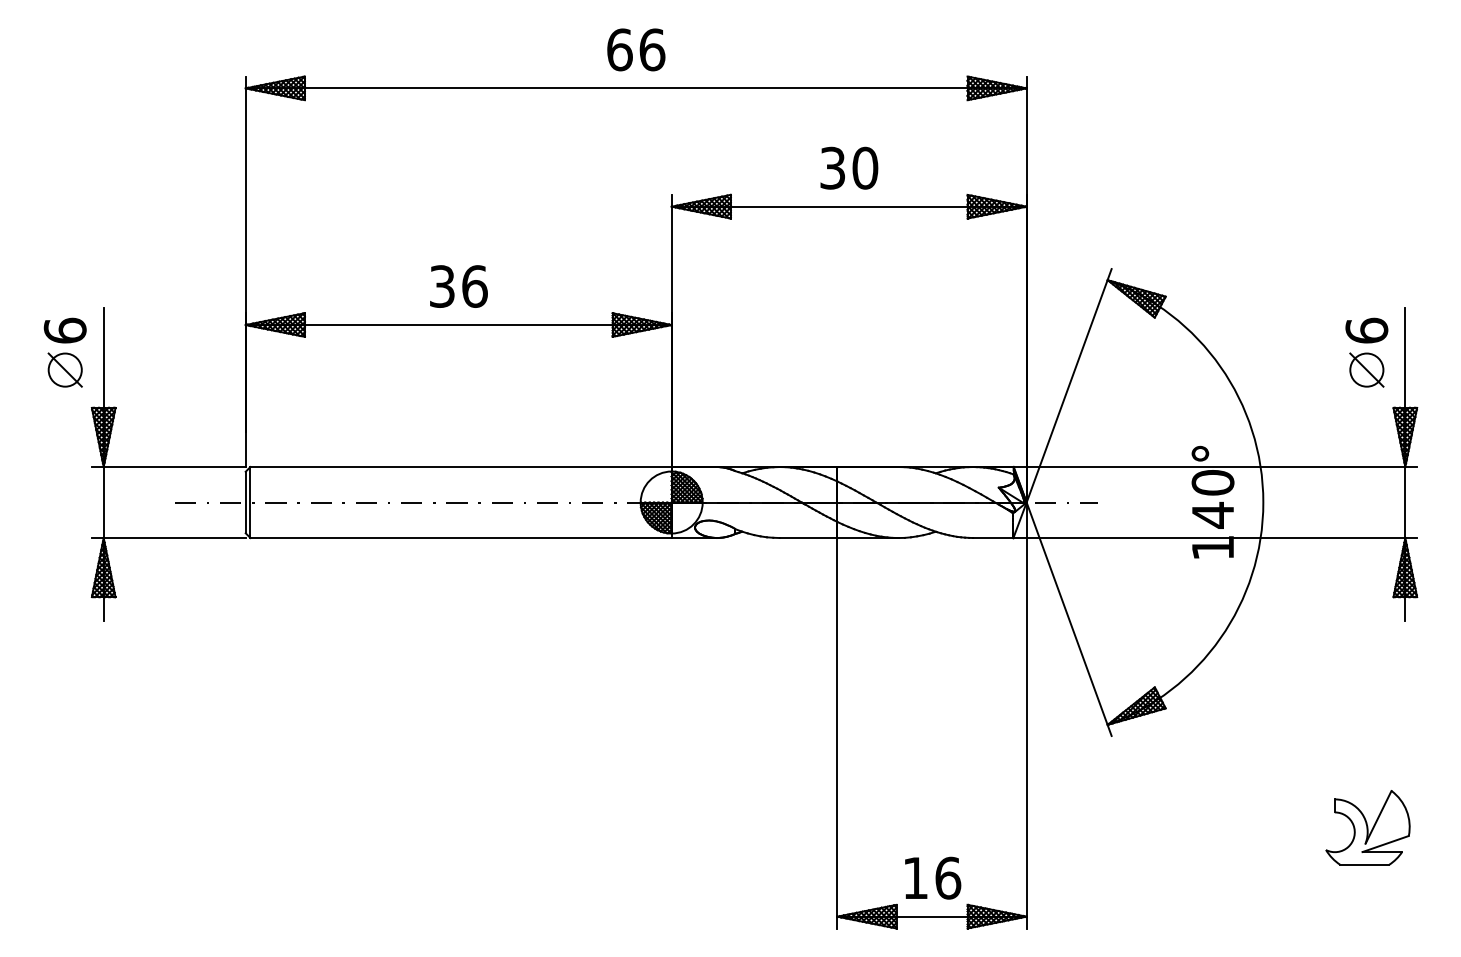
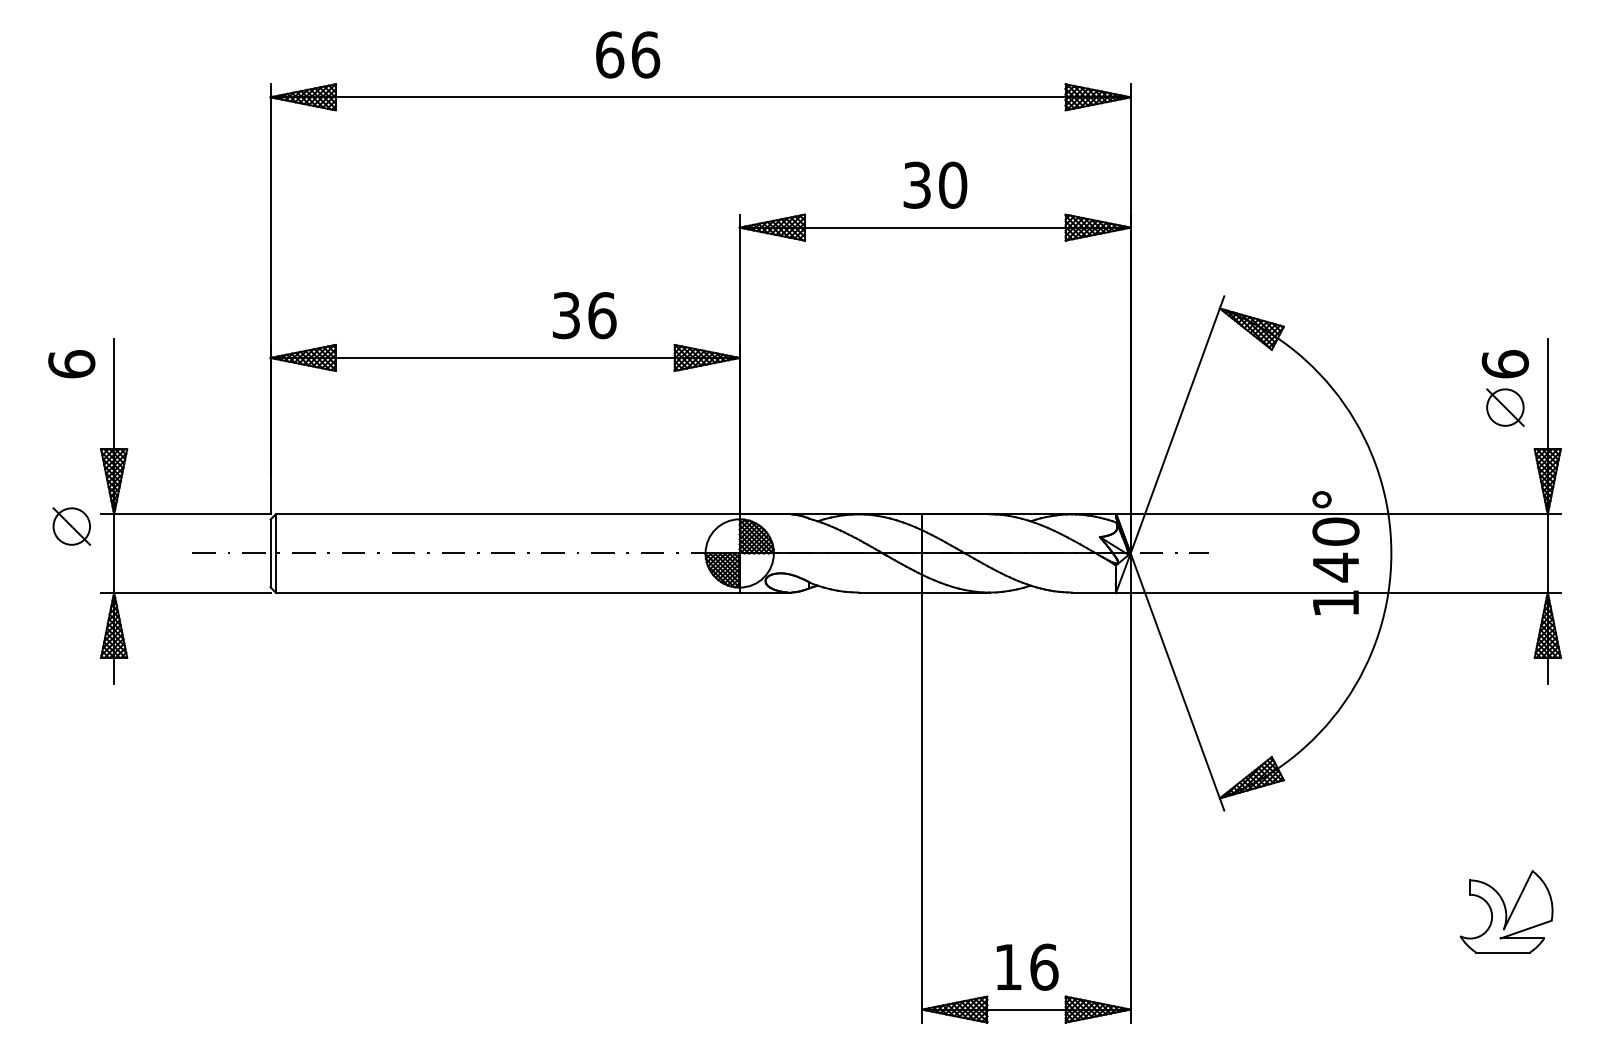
text: (636, 49) -> (628, 54), moved
text: (458, 286) -> (584, 315), moved
part: (64, 369) -> (70, 525), moved

